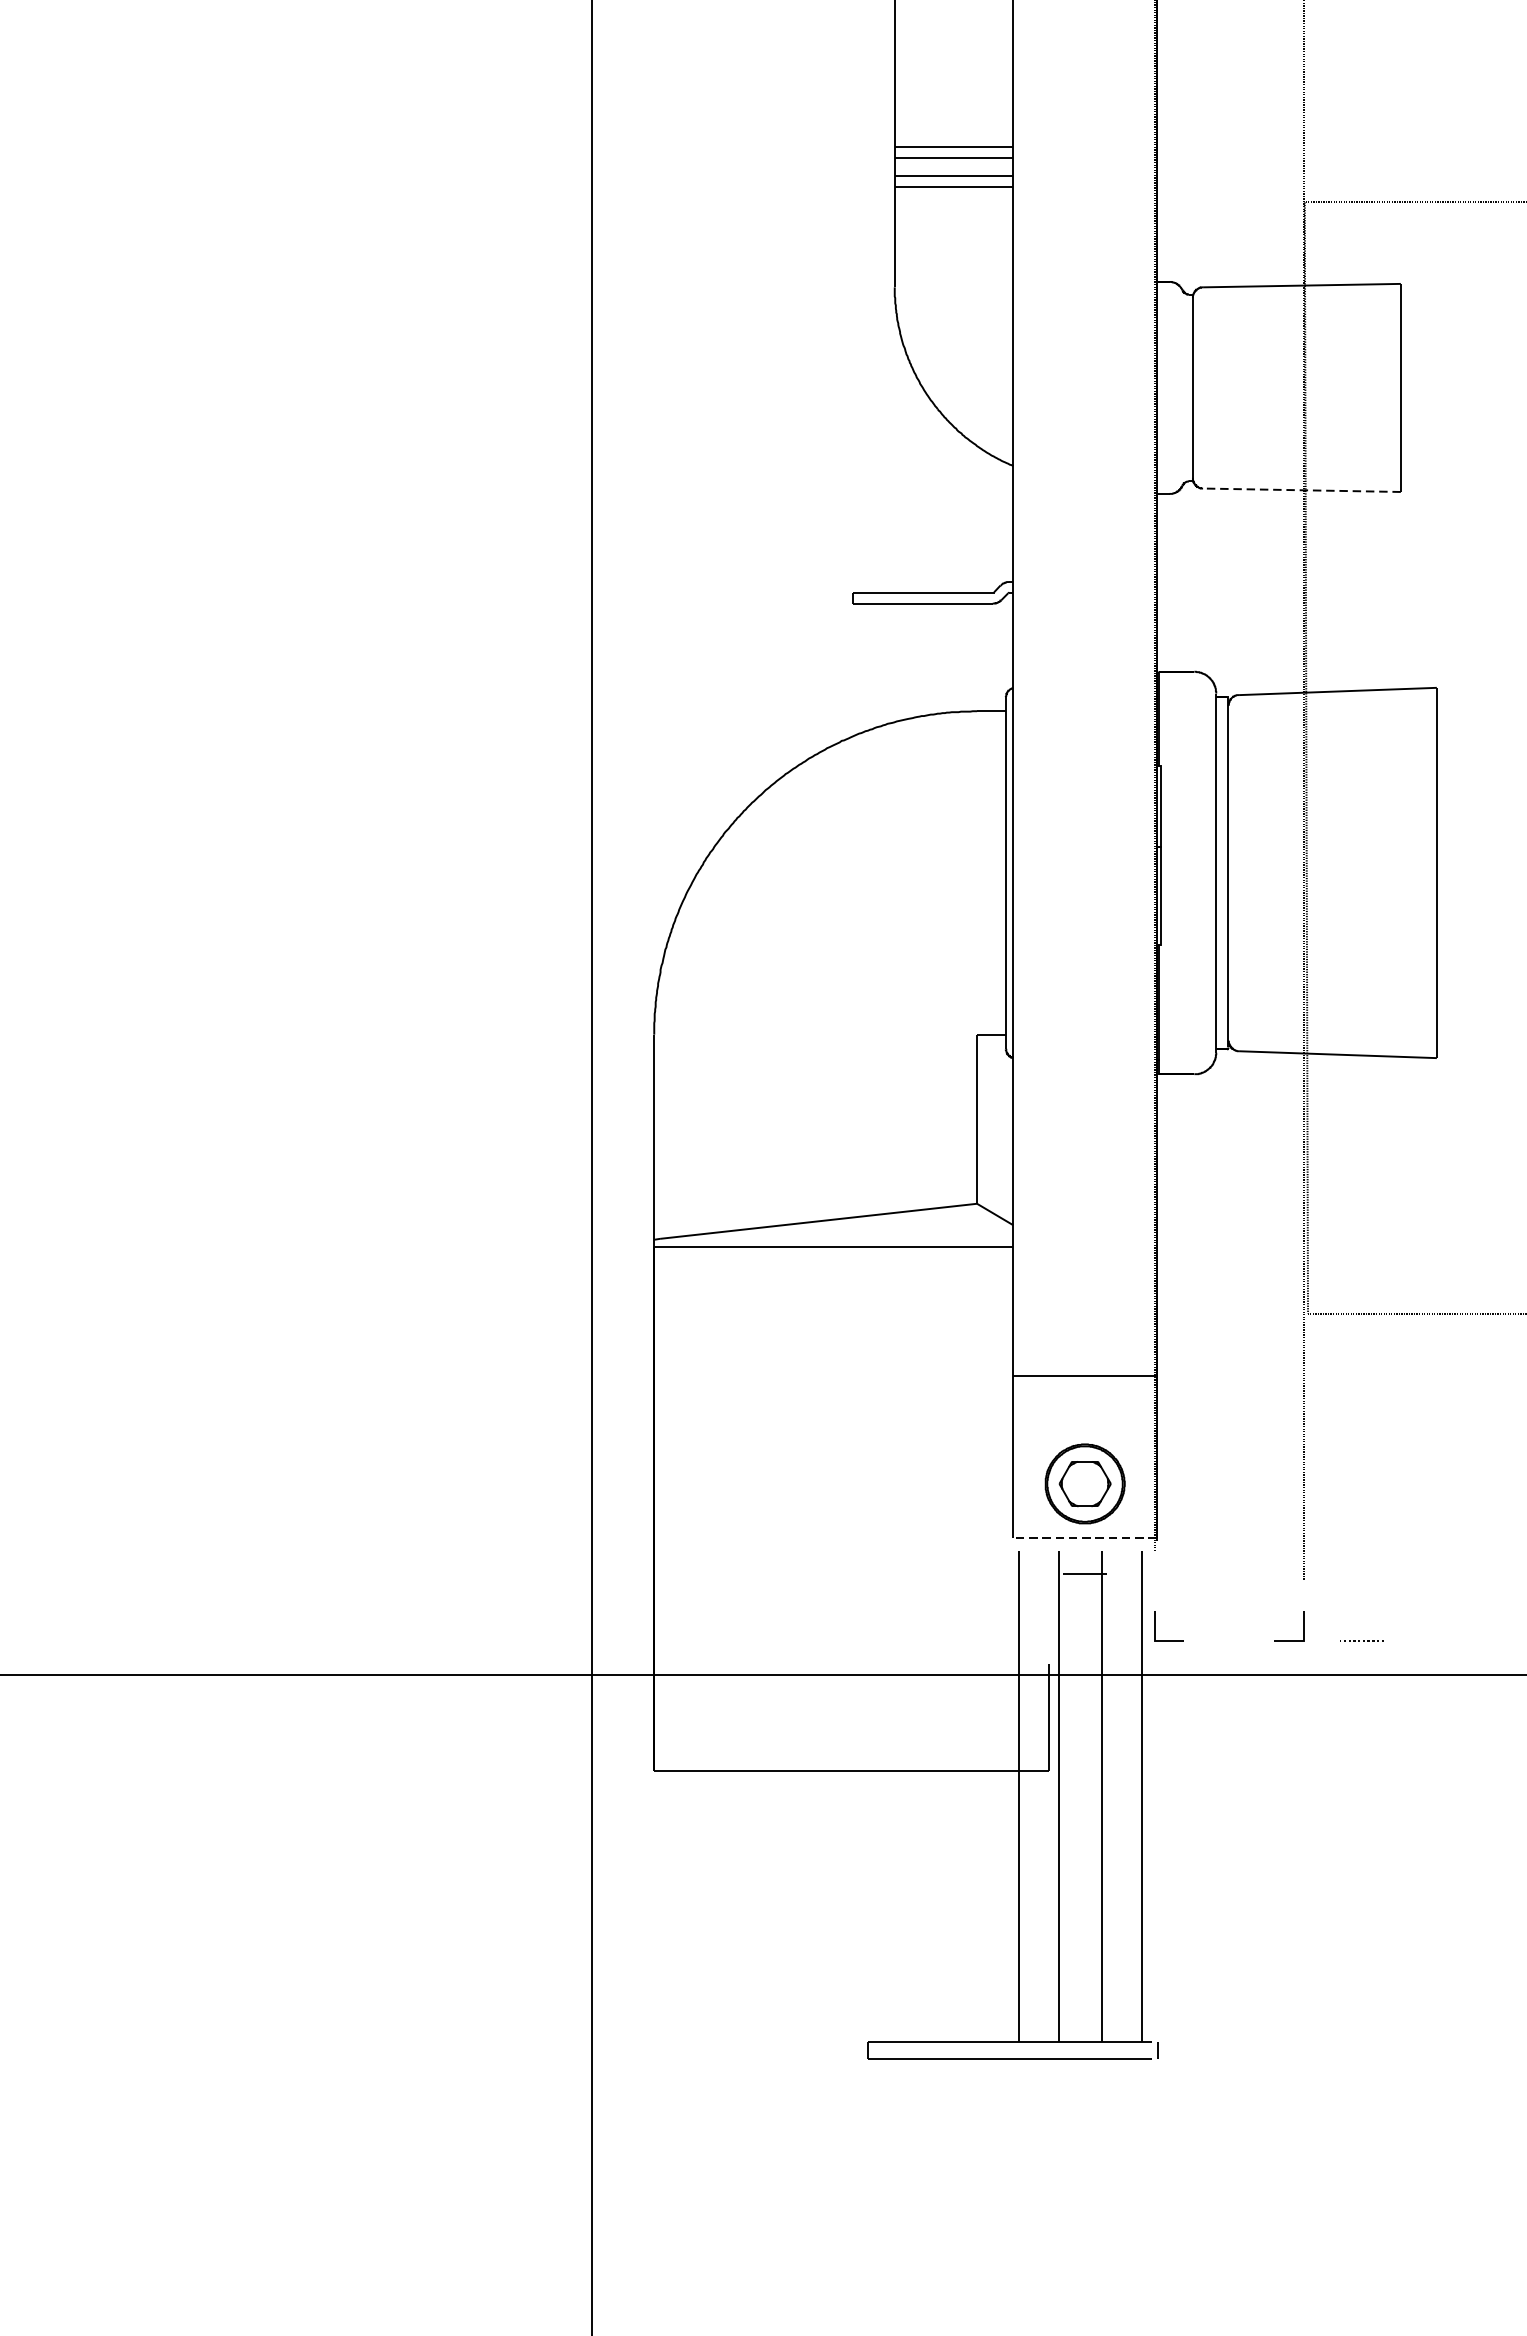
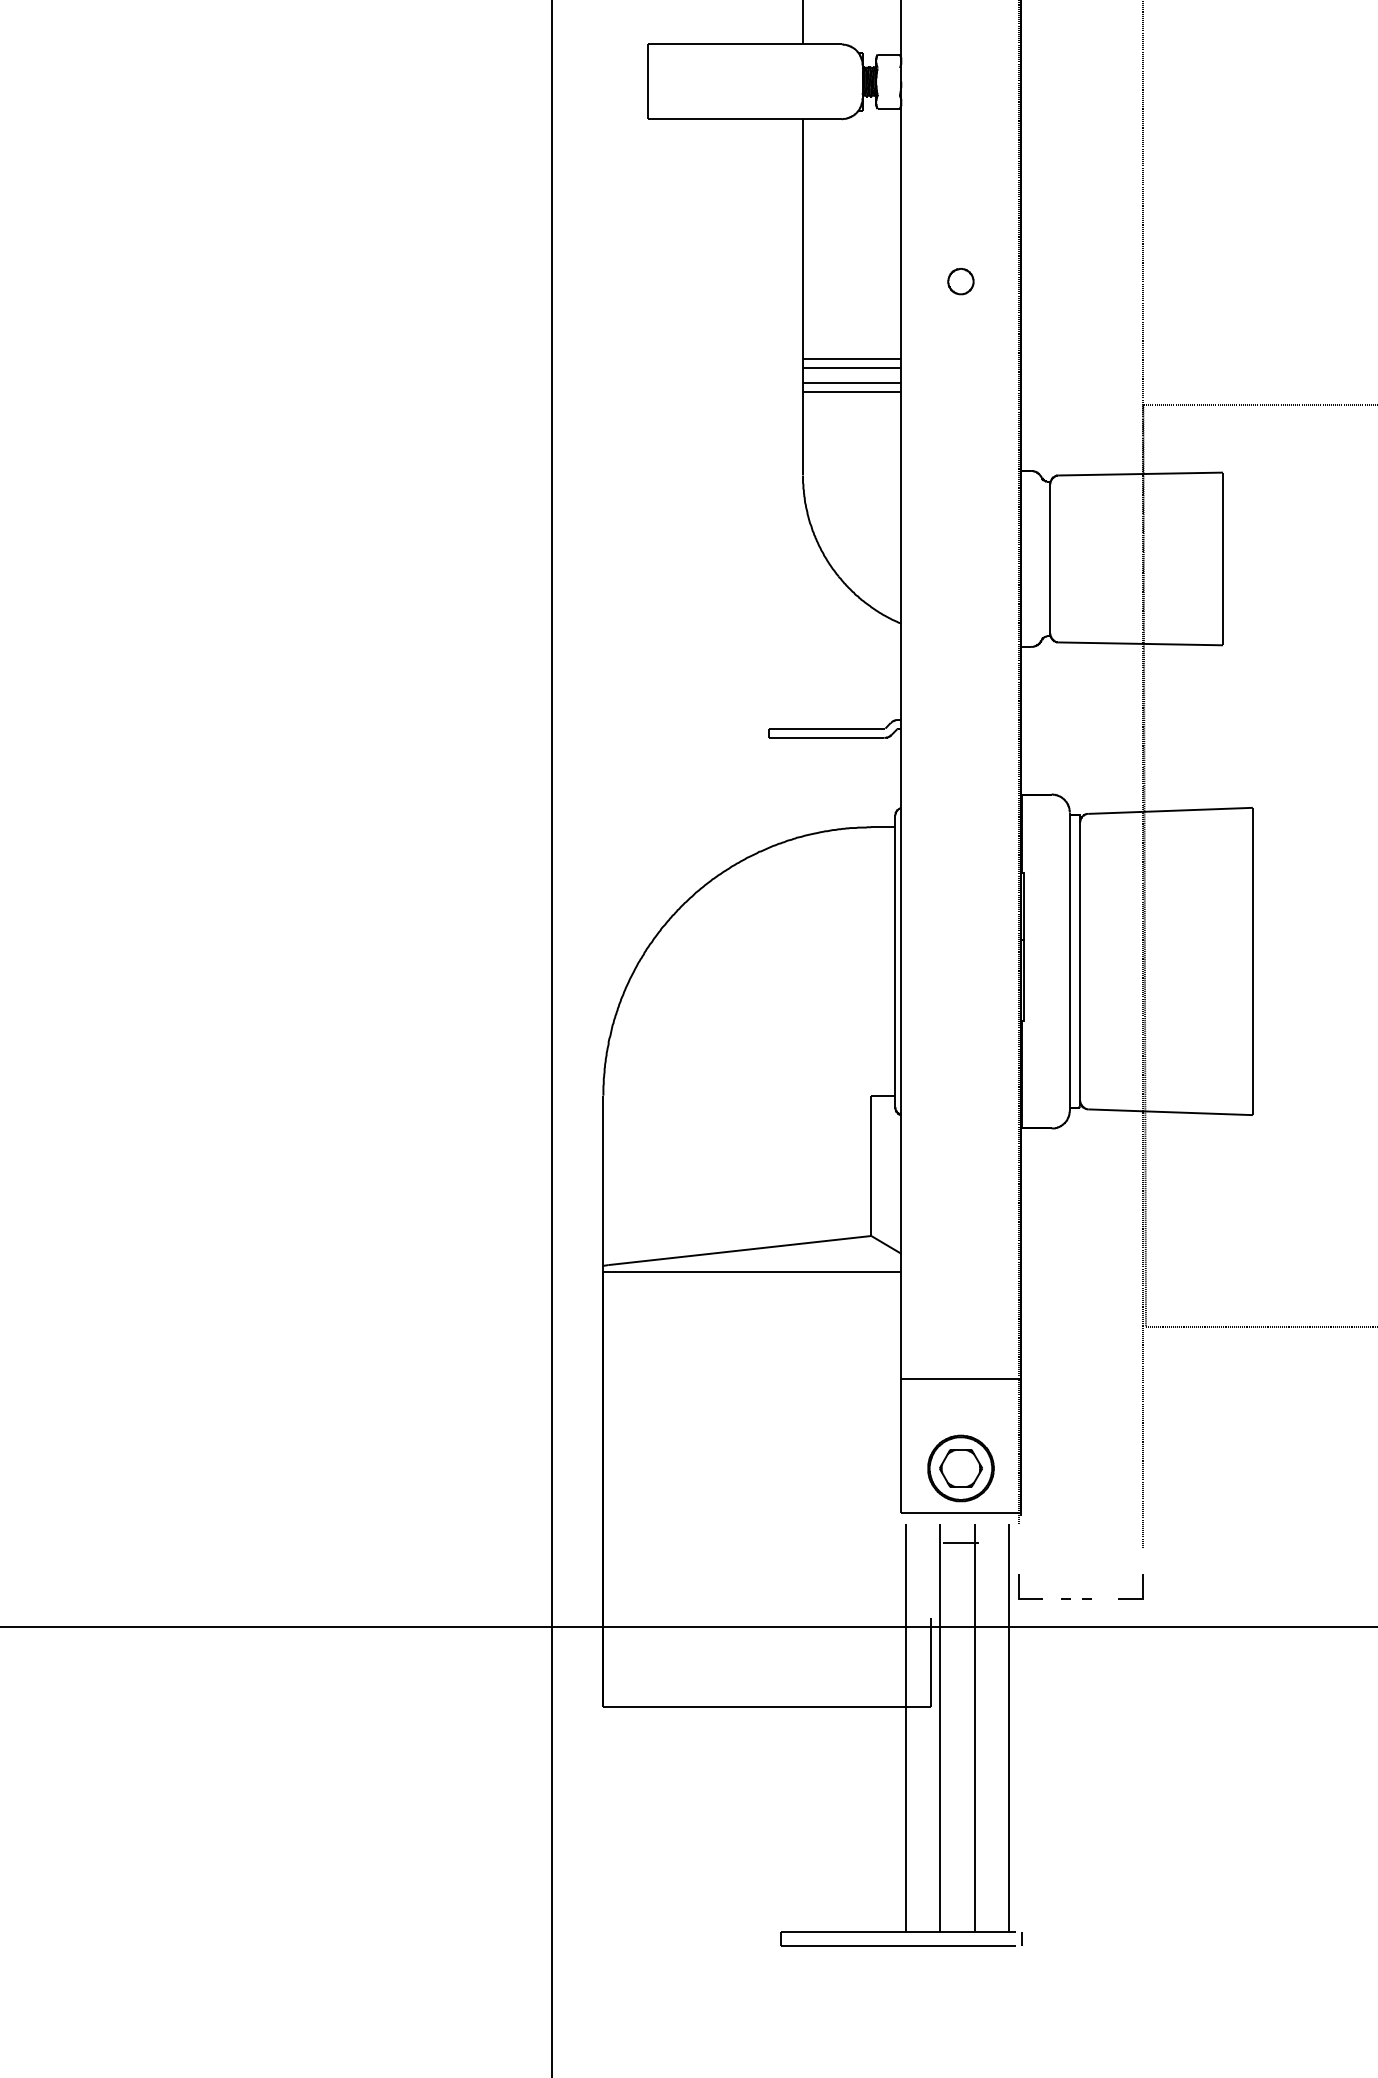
part: (1084, 53) -> (960, 281), added
line: (1301, 489) -> (1140, 643), dashed -> solid
line: (1084, 1538) -> (960, 1513), dashed -> solid
line: (1358, 1640) -> (1070, 1598), moved

